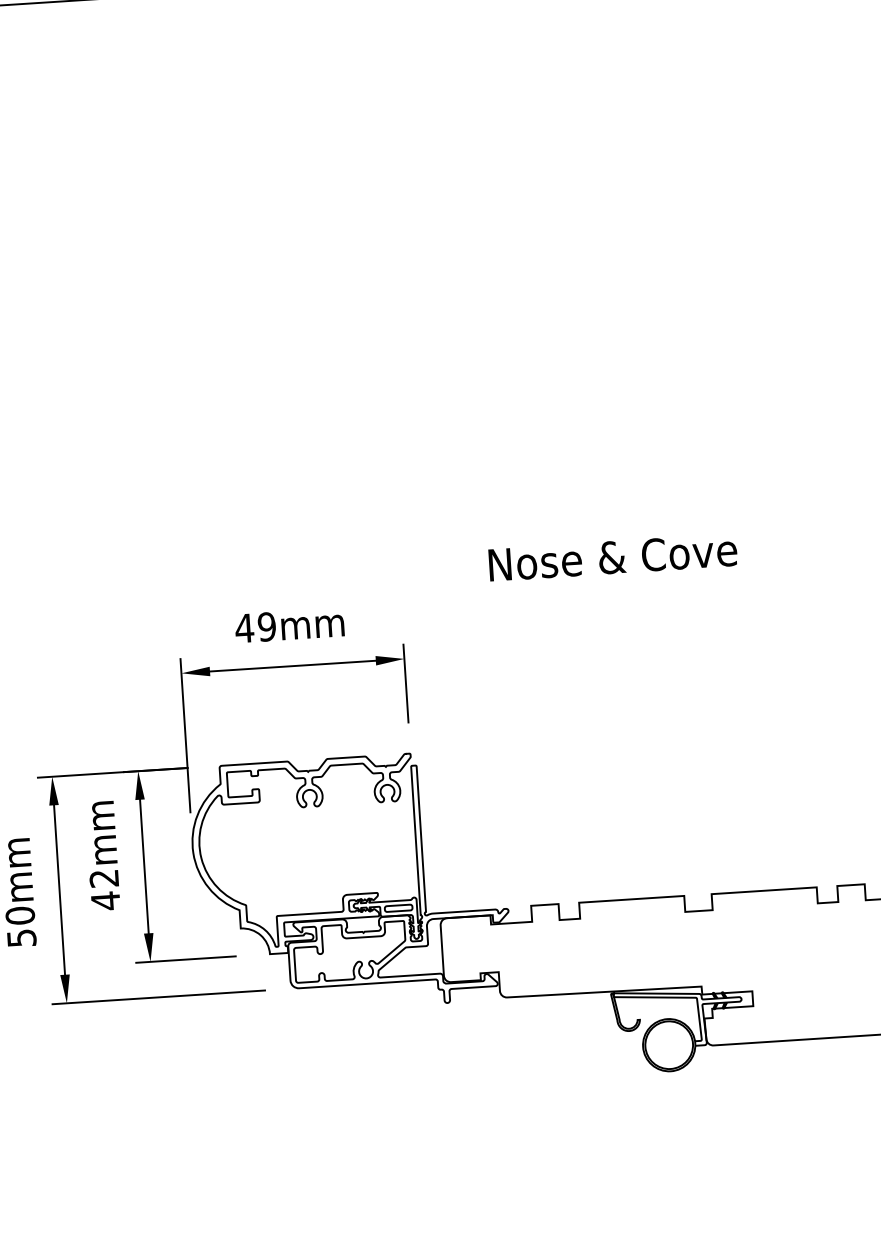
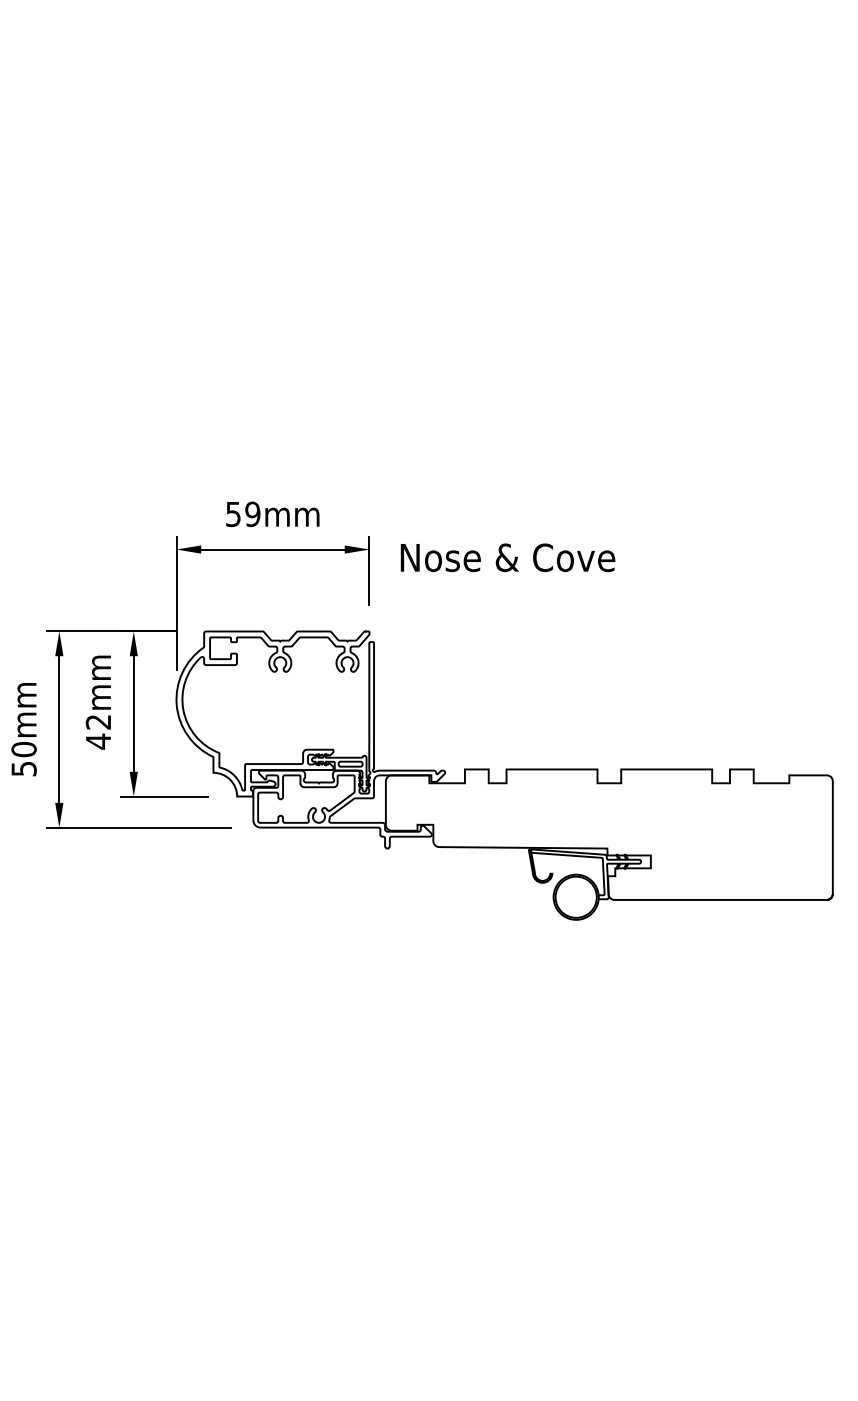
text: (612, 557) -> (507, 557), moved
text: (244, 628) -> (233, 514), 49mm -> 59mm

